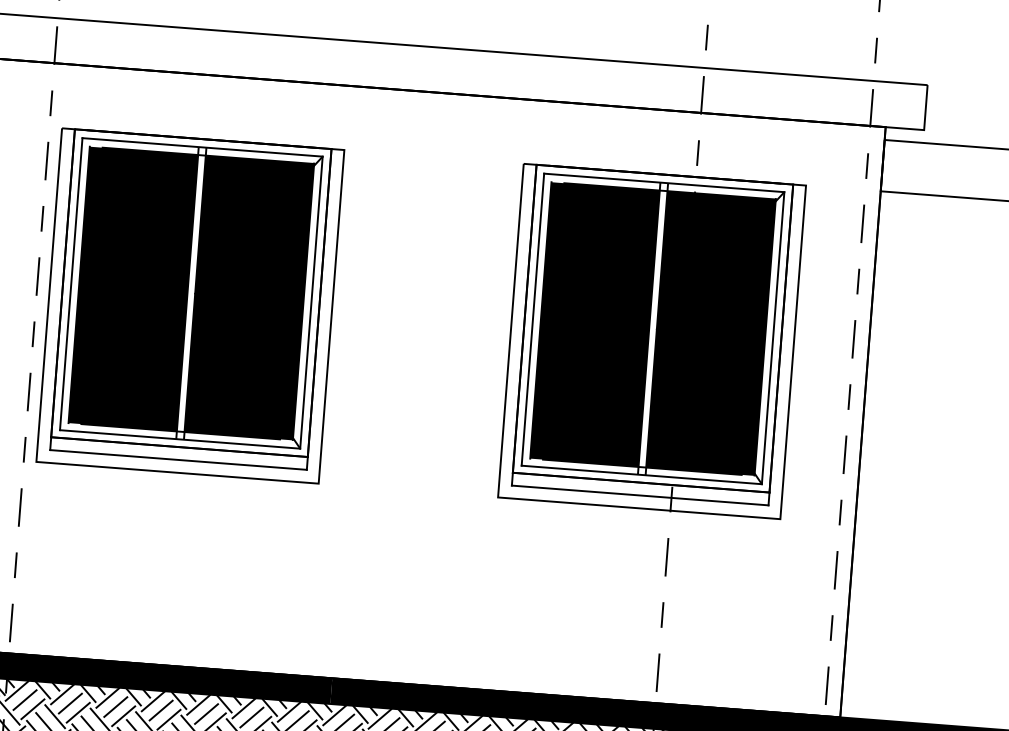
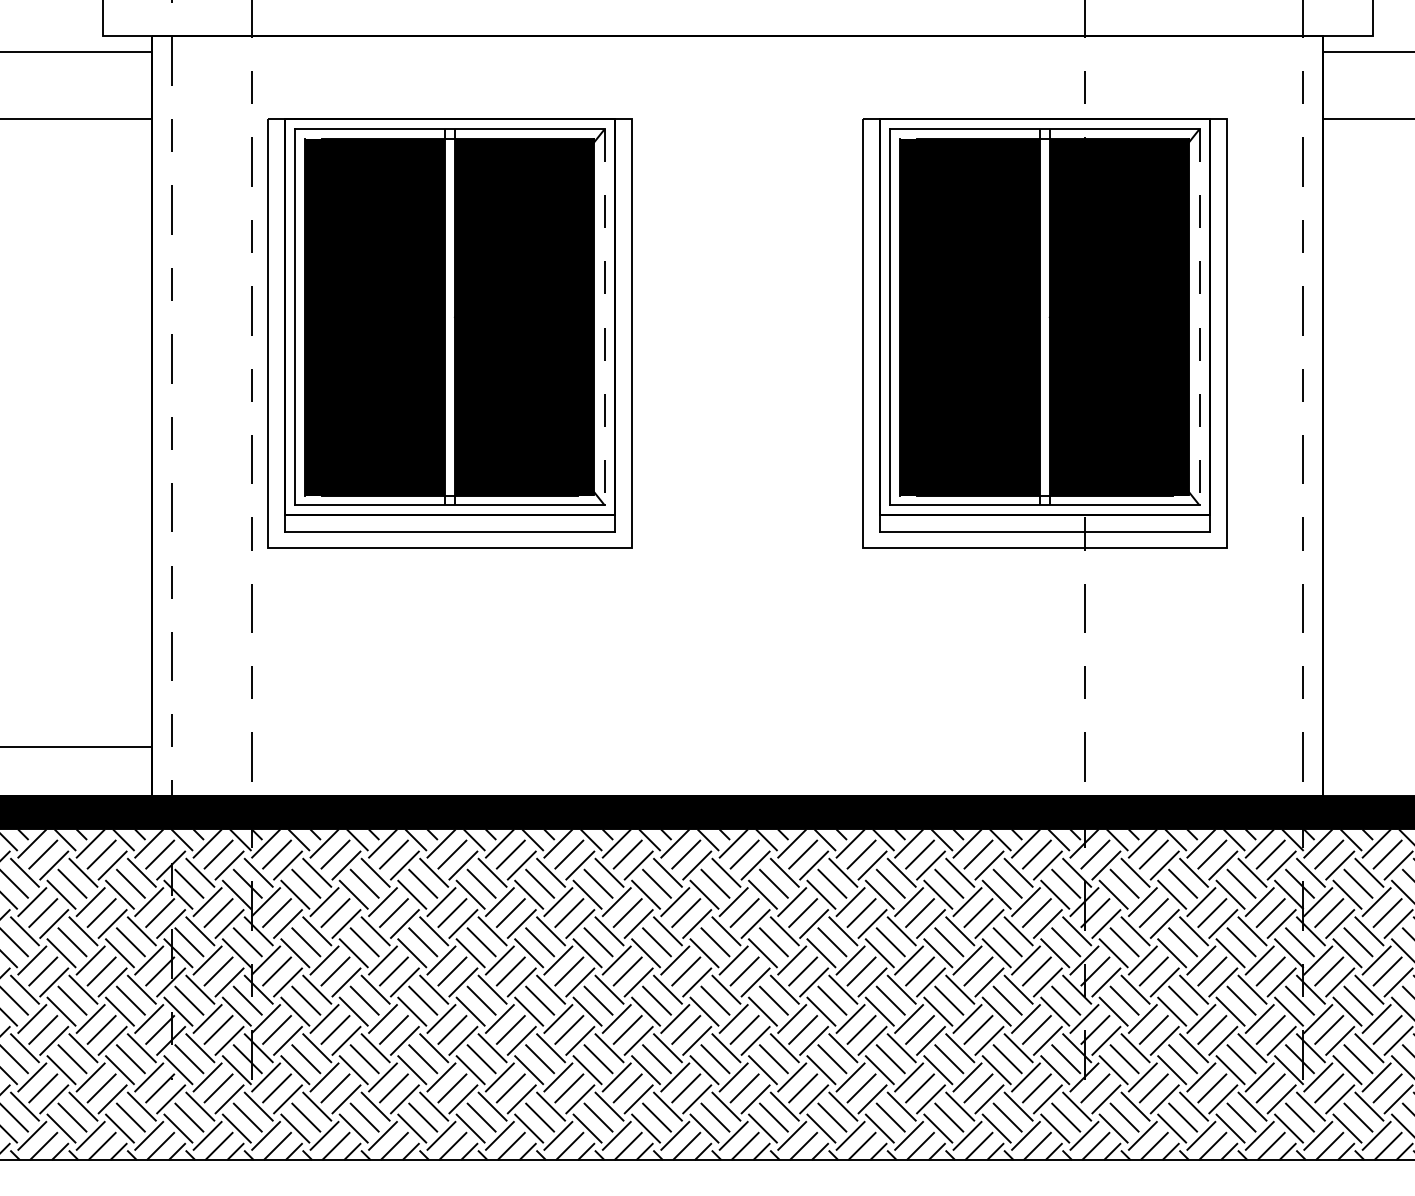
line: (311, 302) -> (604, 317), solid -> dashed
line: (773, 338) -> (1199, 317), solid -> dashed

